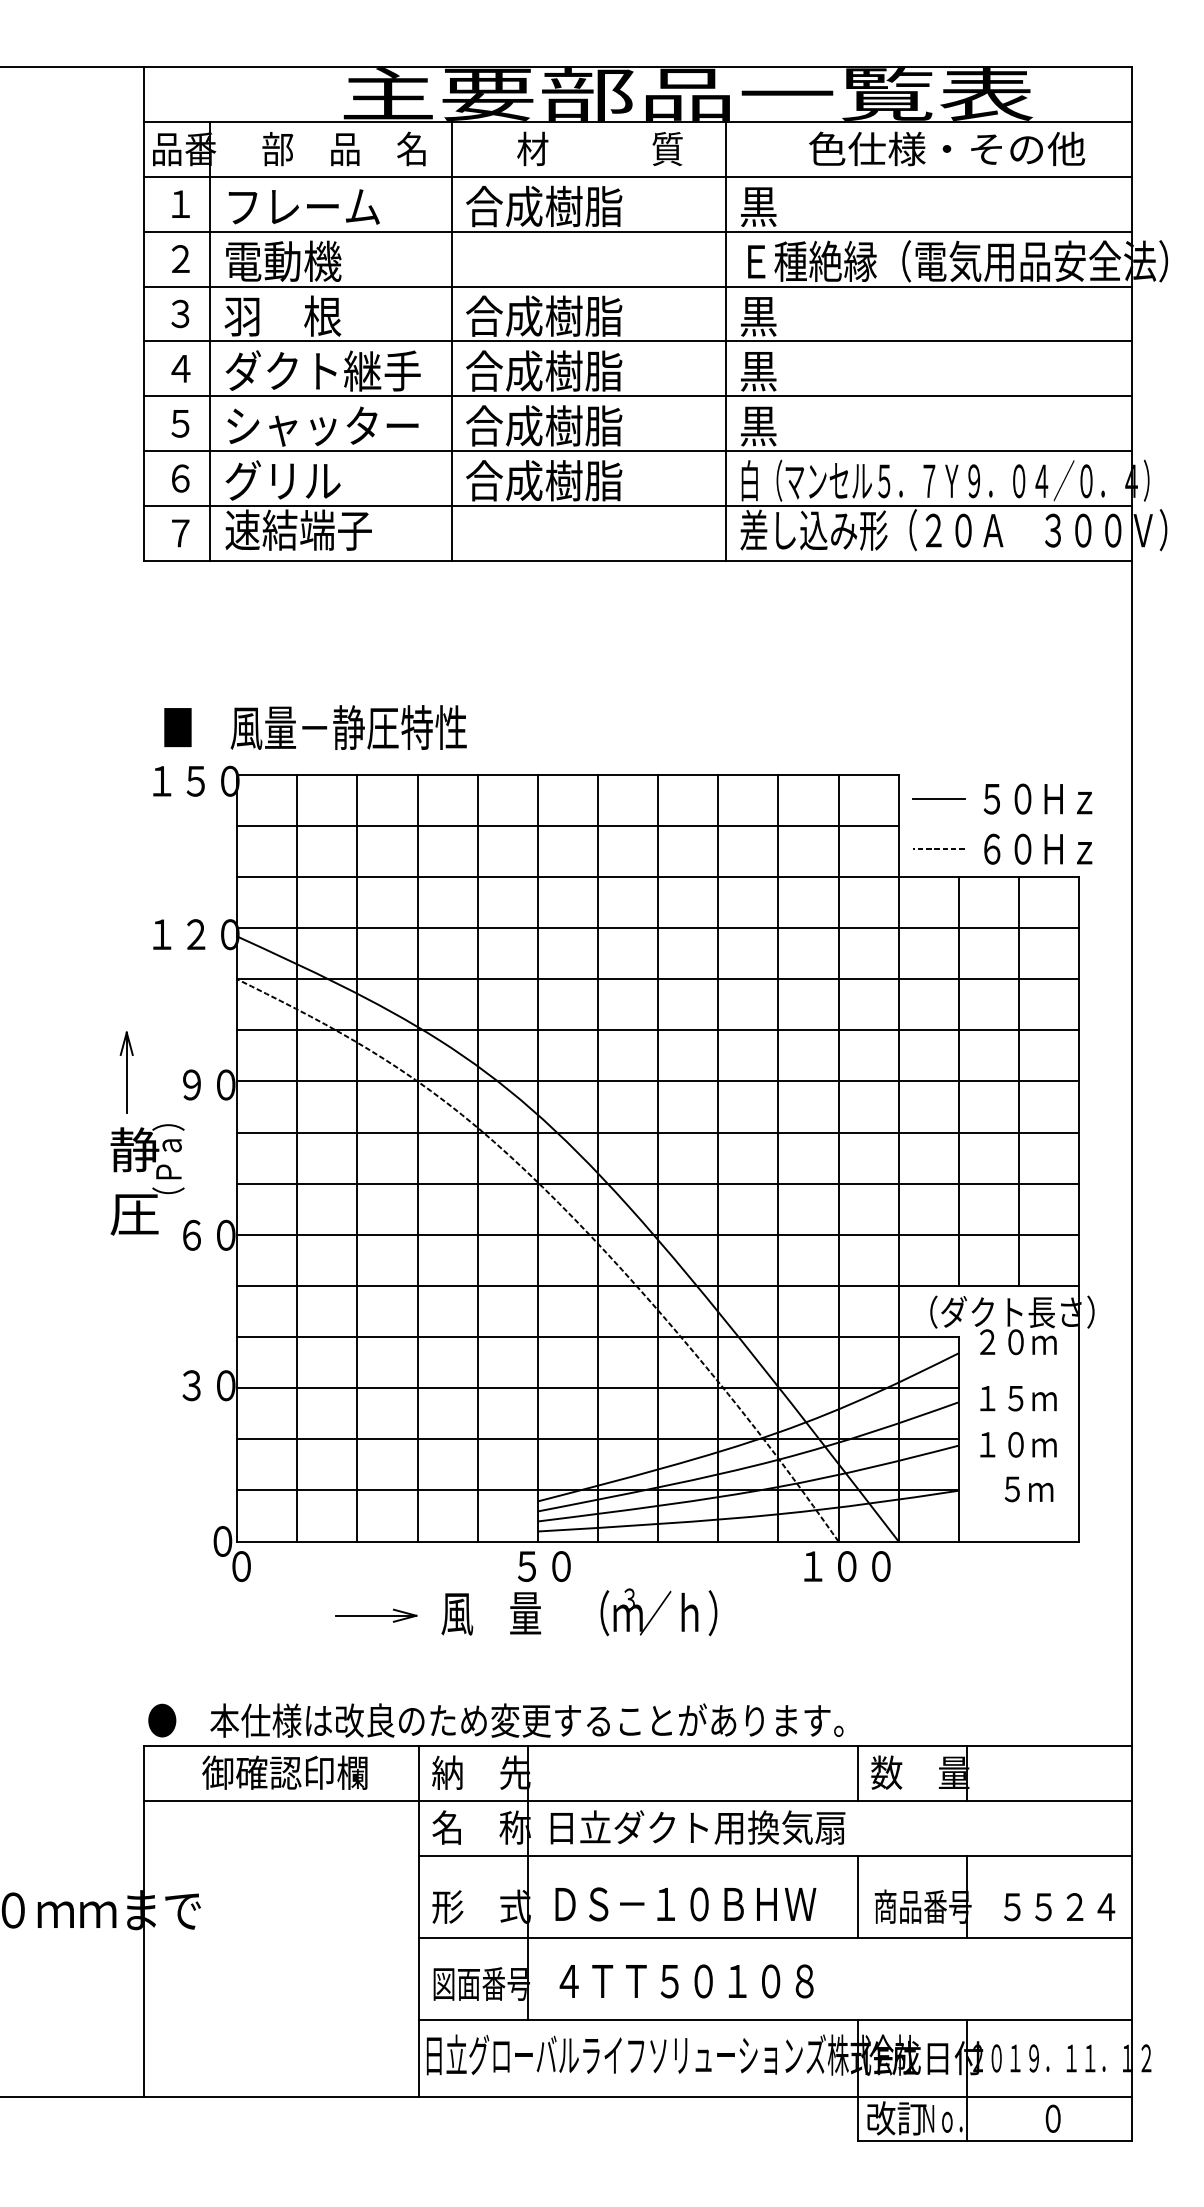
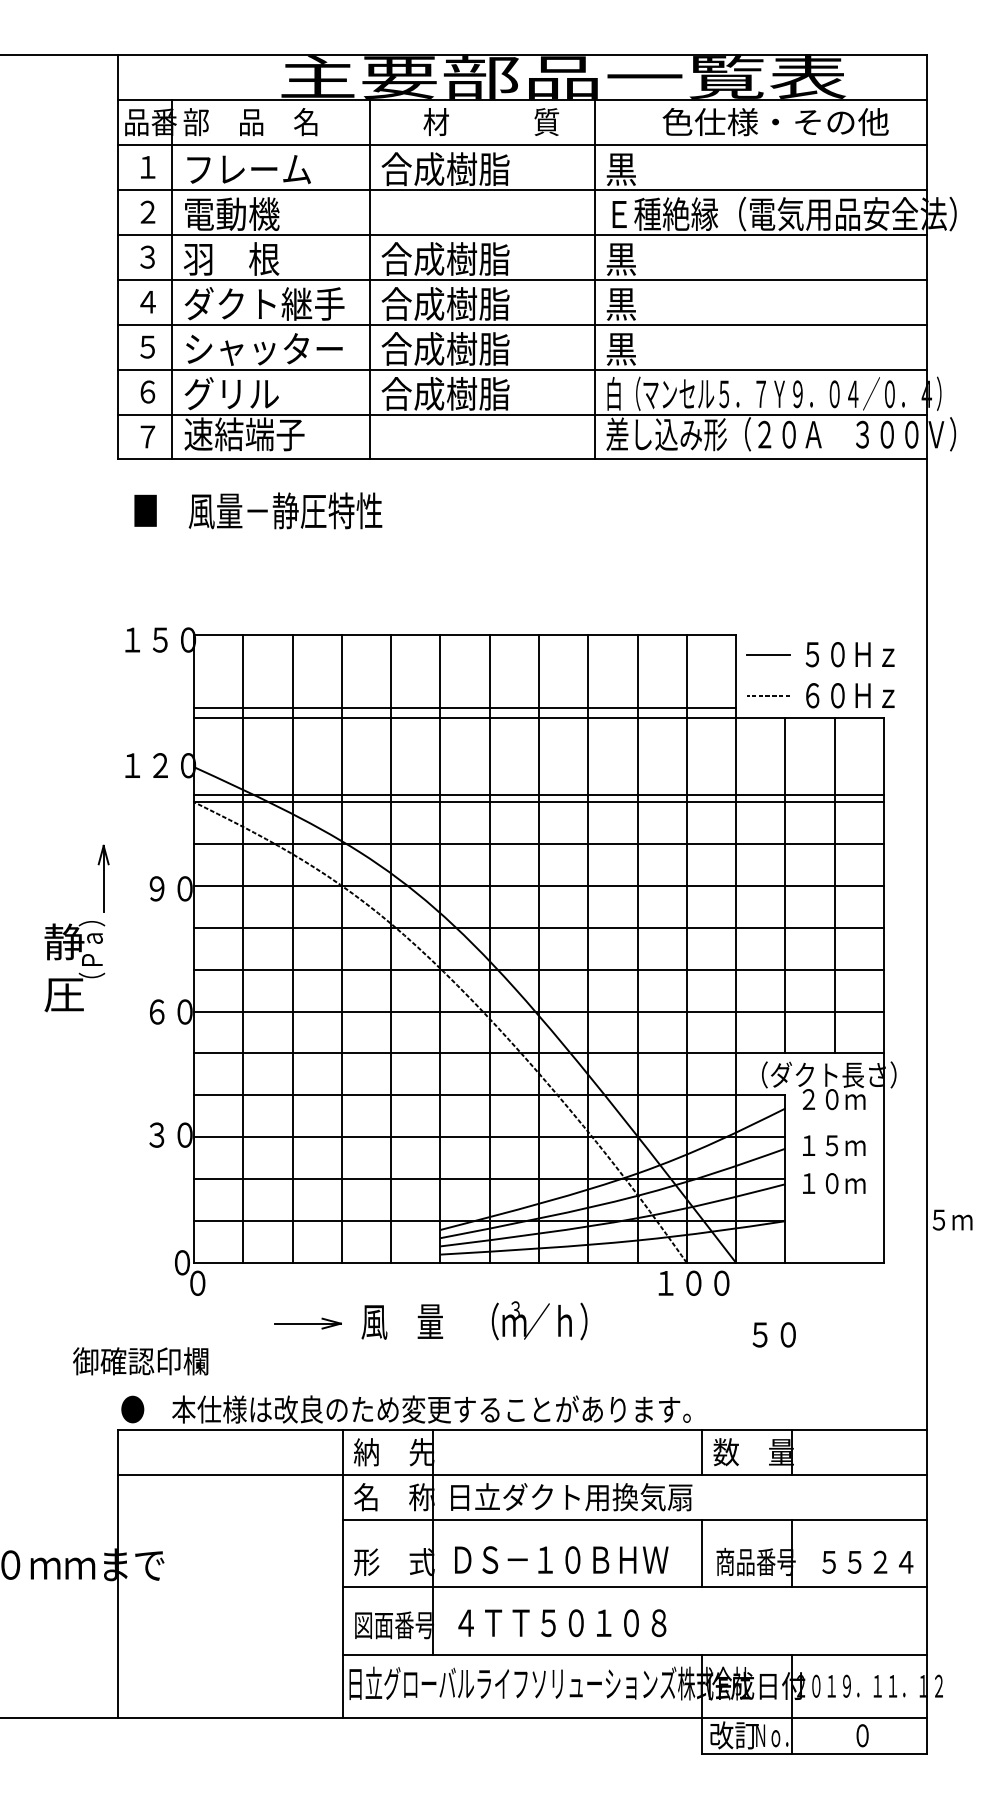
text: (343, 148) -> (250, 121), moved
text: (315, 727) -> (258, 510), moved
line: (567, 825) -> (464, 707), moved
line: (658, 928) -> (539, 795), moved
text: (147, 1179) -> (74, 966), moved
text: (1028, 1489) -> (952, 1220), moved
text: (544, 1566) -> (774, 1334), moved
text: (284, 1772) -> (140, 1361), moved

